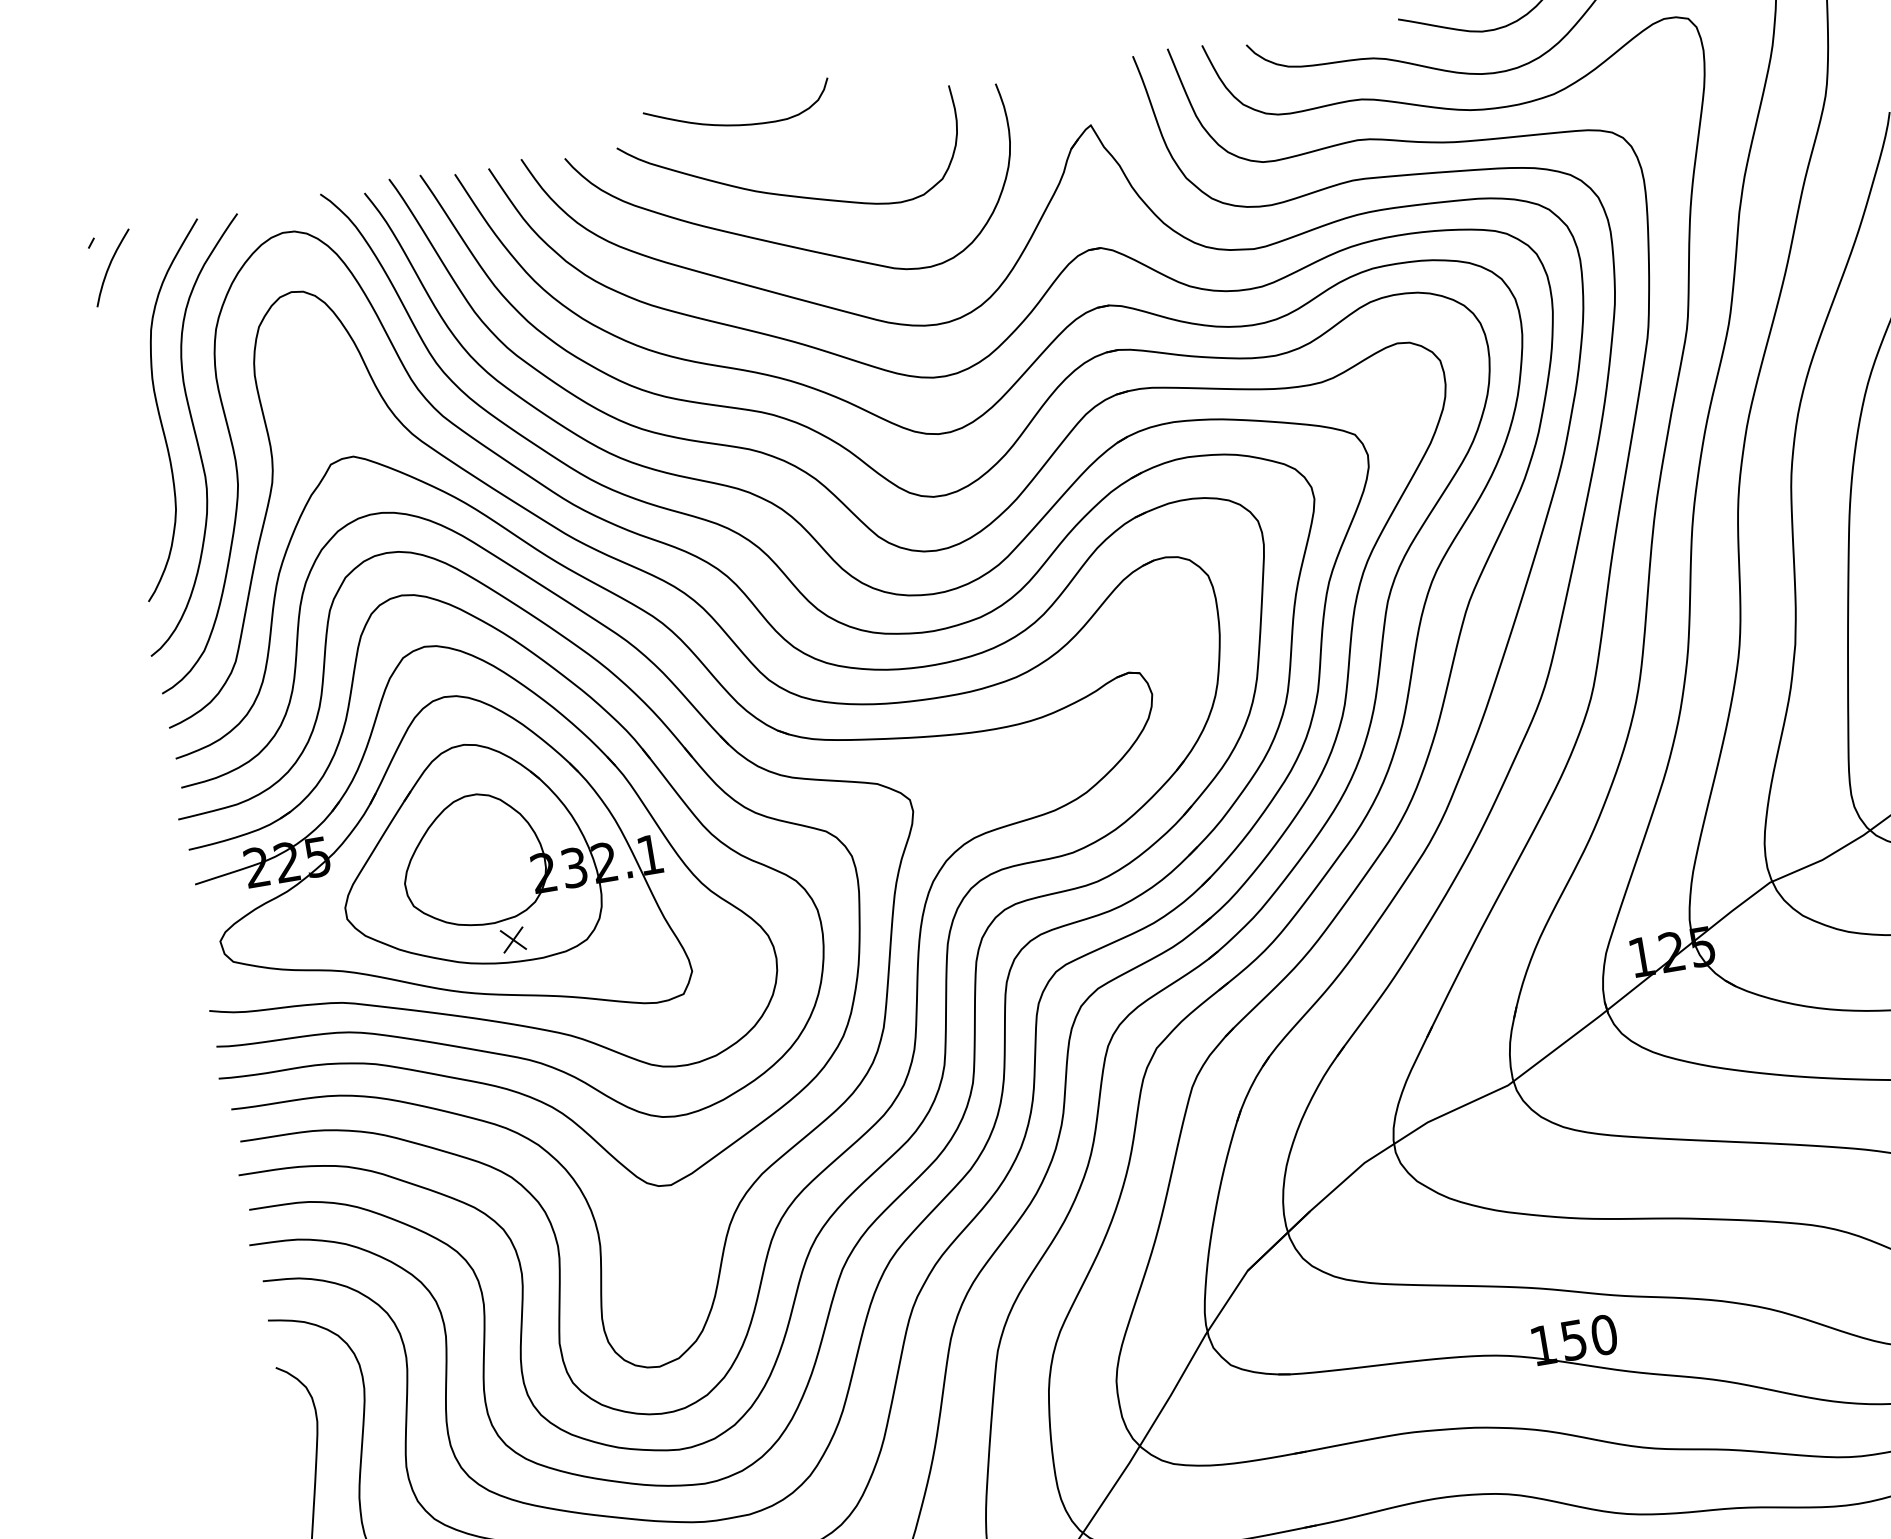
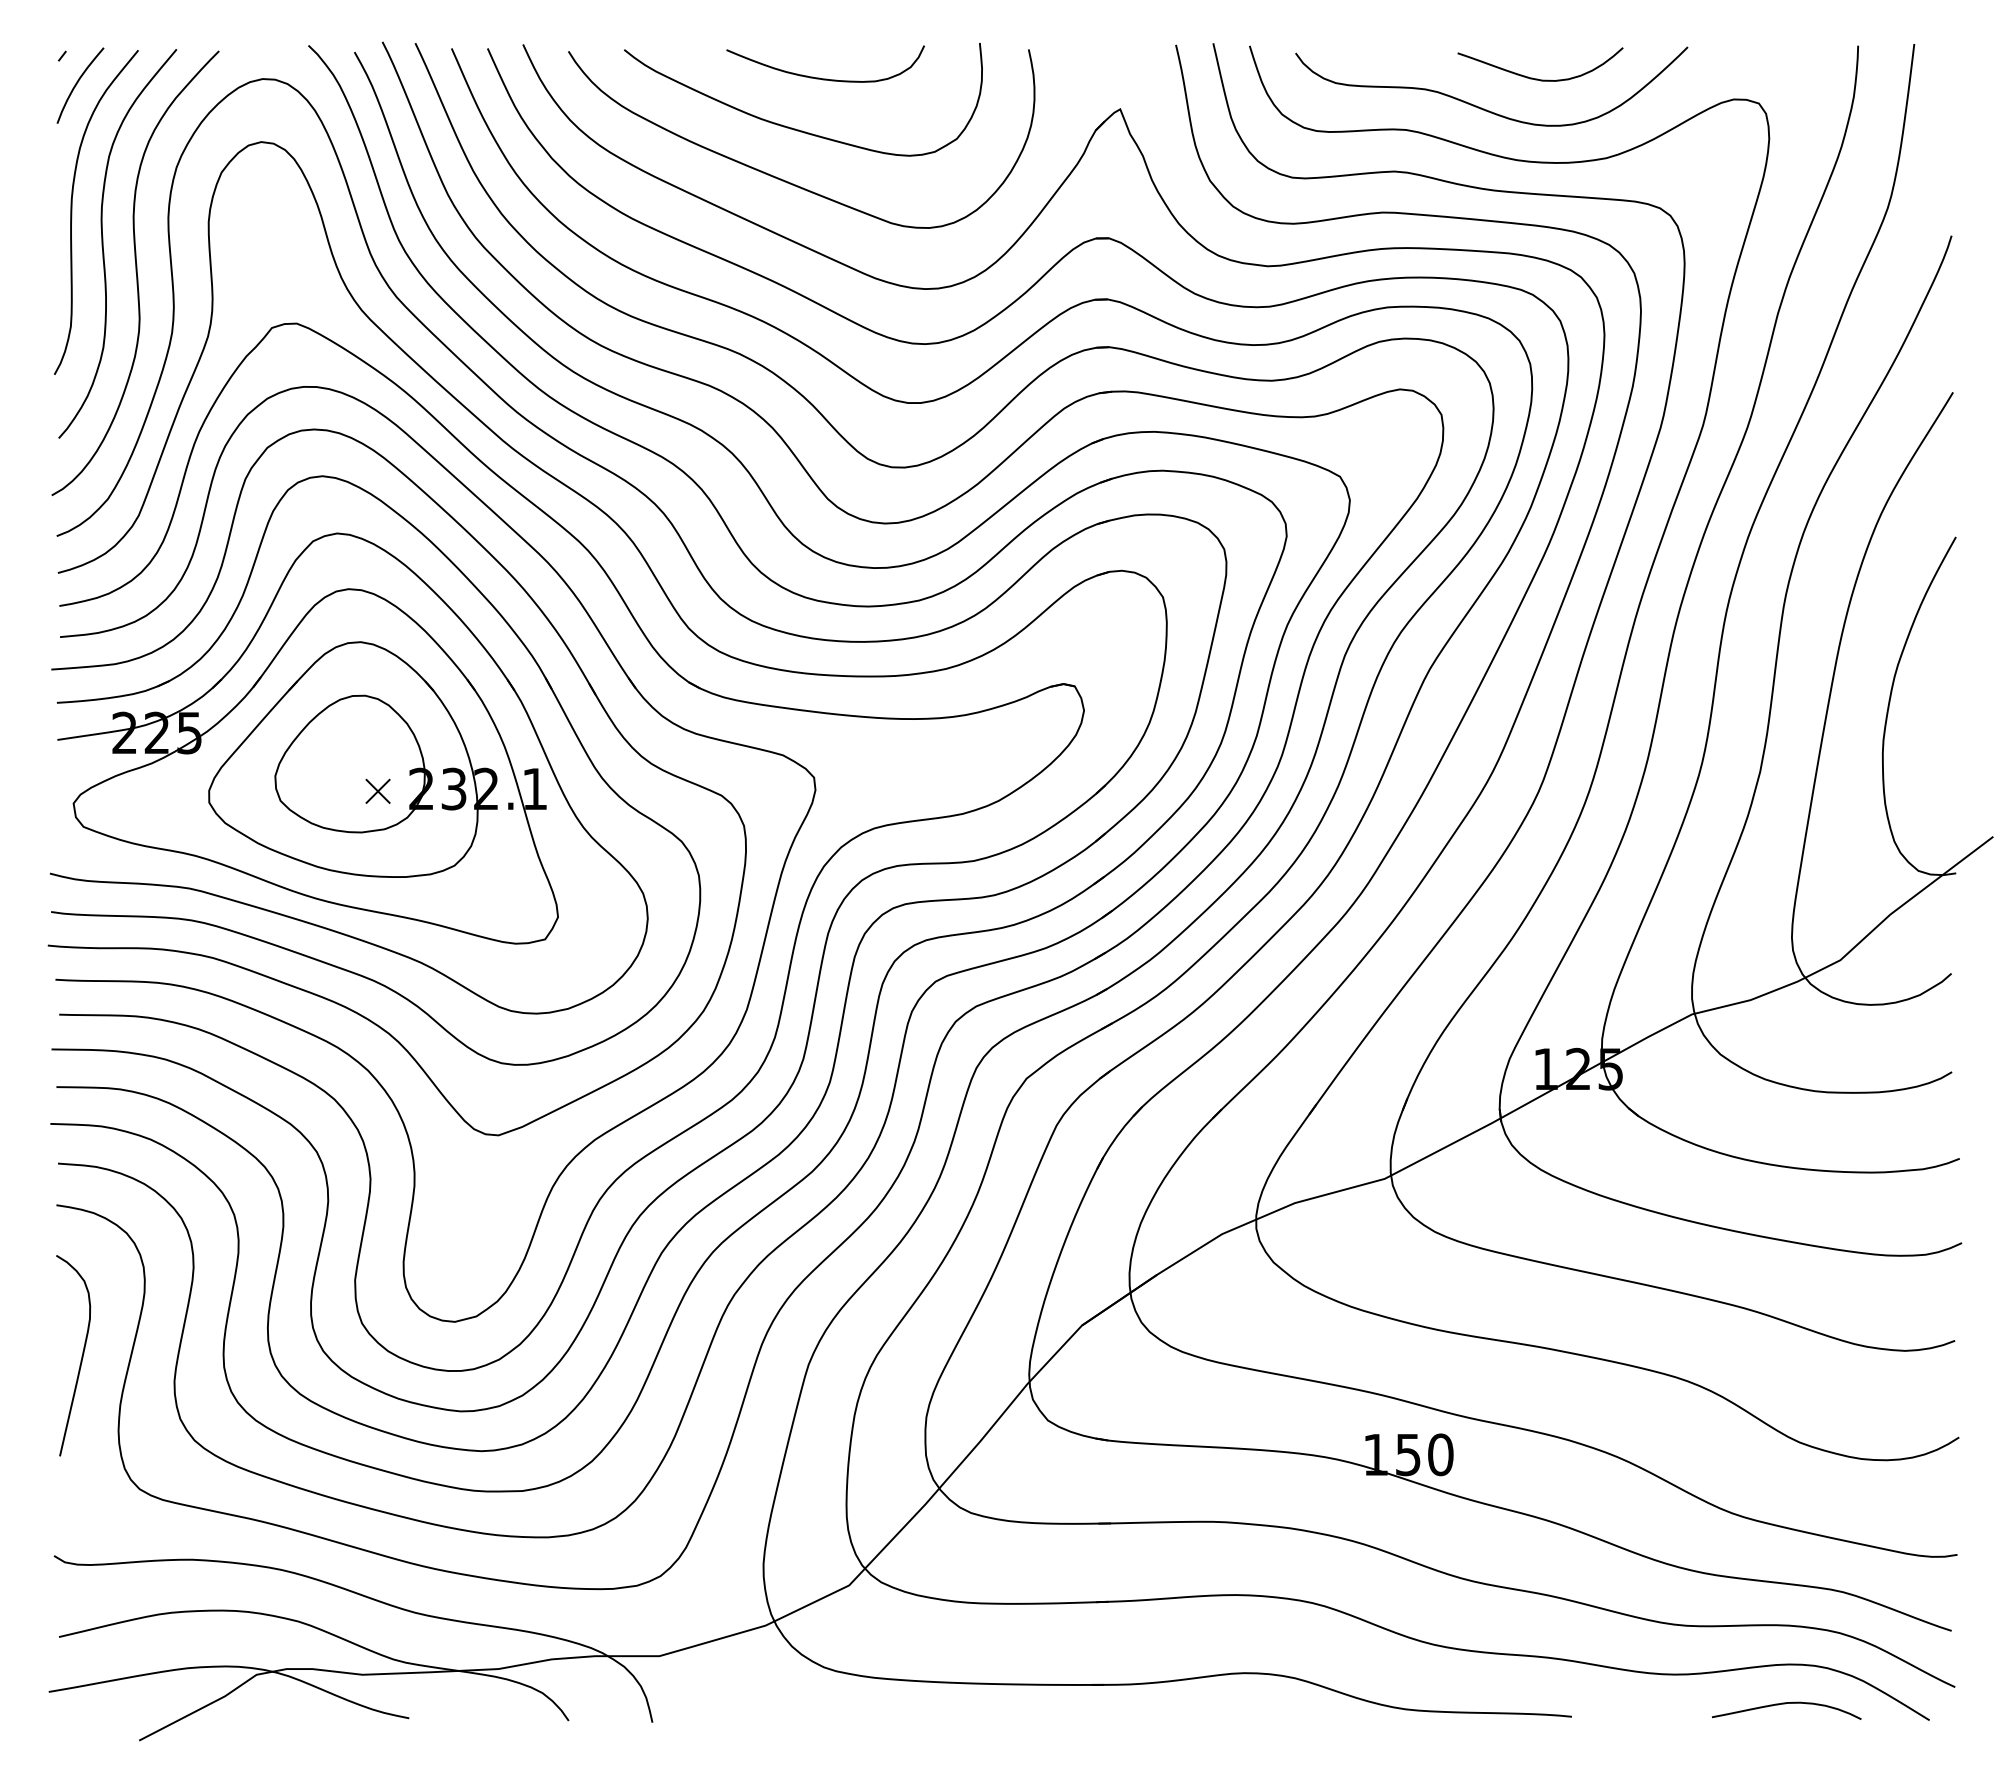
curve: (740, 124) -> (825, 78), moved
curve: (125, 388) -> (72, 212), added
part: (512, 939) -> (377, 790), moved

